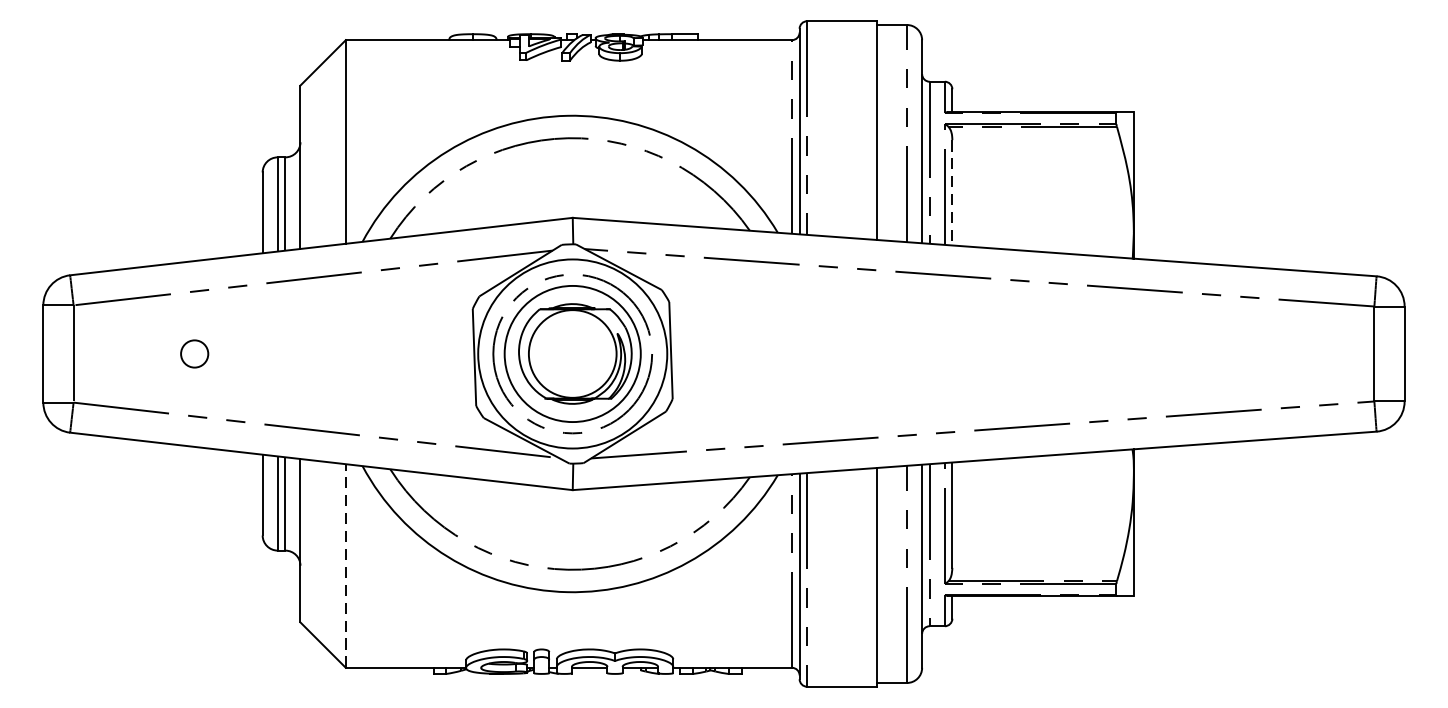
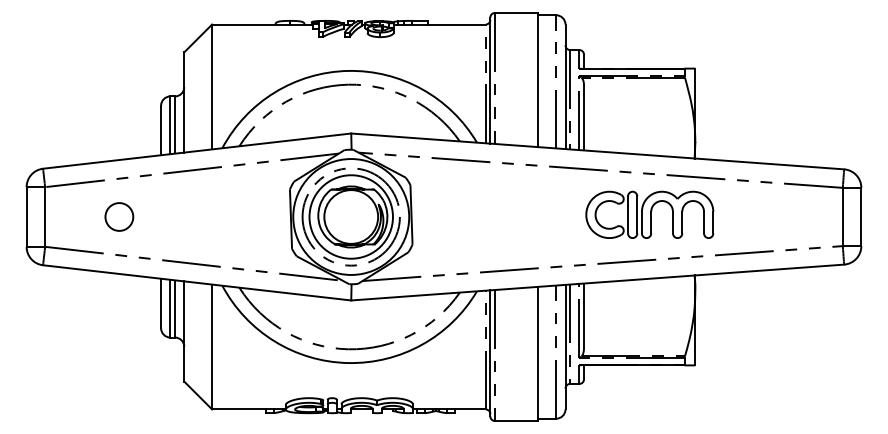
line: (953, 193) -> (584, 118), dashed -> solid
part: (1059, 349) -> (649, 214), added
circle: (194, 353) -> (119, 216), size x1.67
line: (346, 565) -> (212, 346), dashed -> solid

